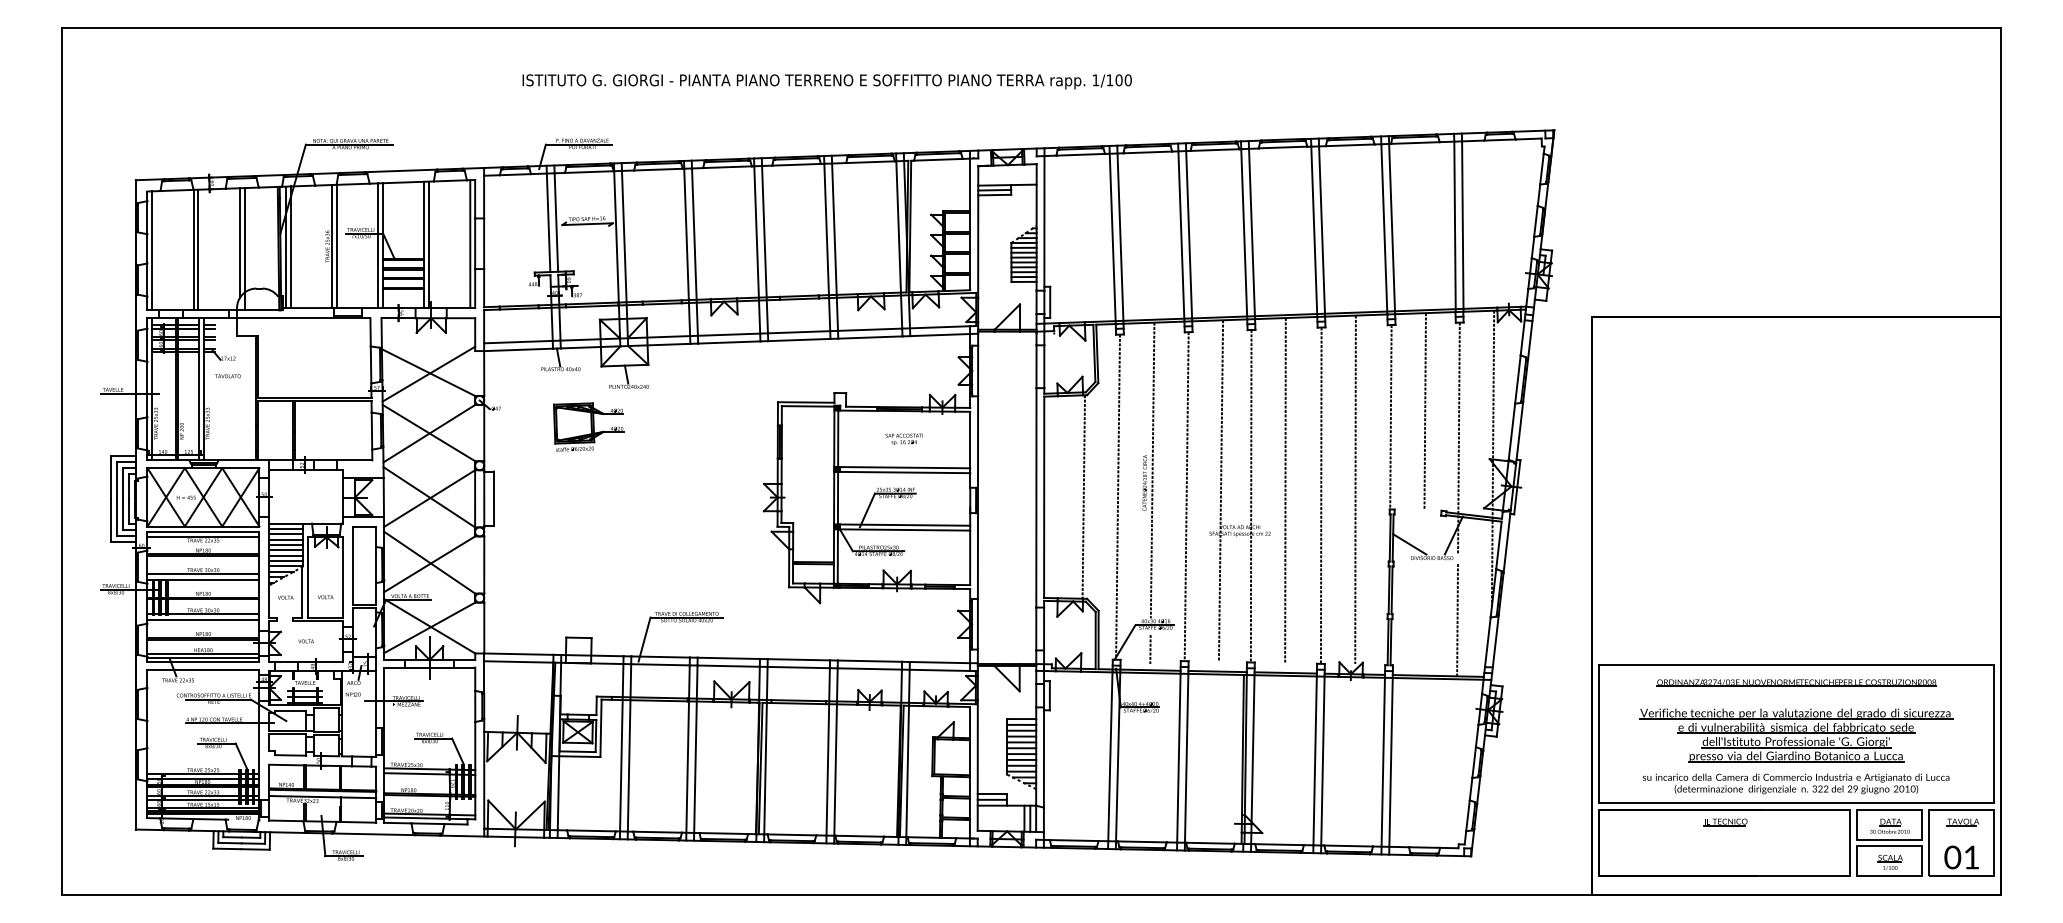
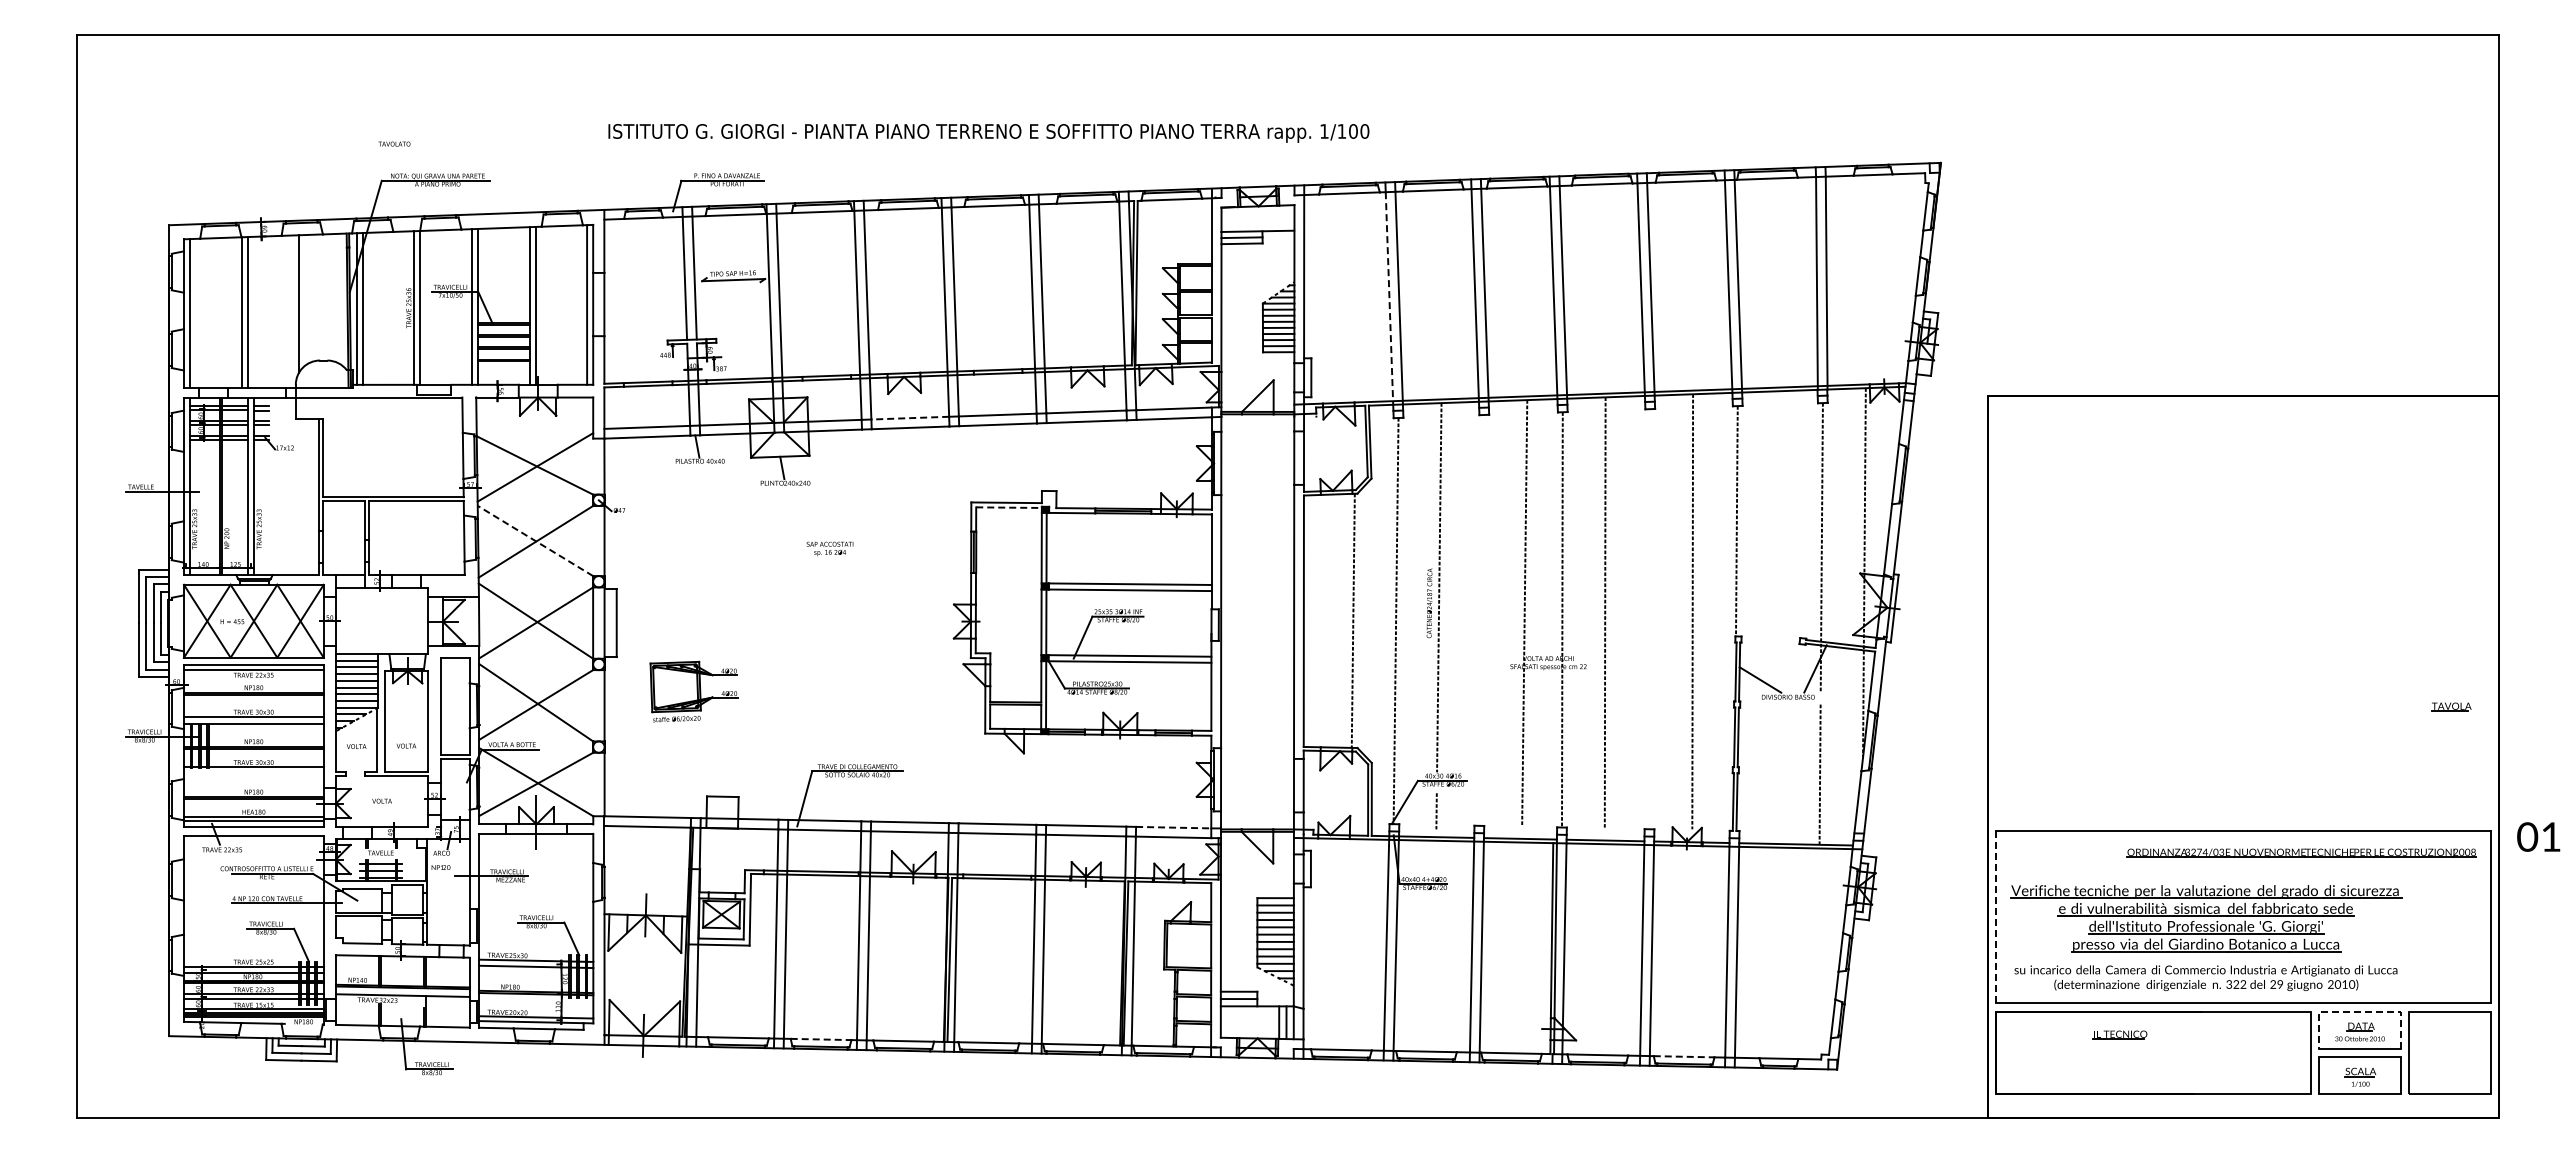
text: (826, 81) -> (988, 133), moved
line: (1112, 239) -> (1389, 299), solid -> dashed
line: (244, 249) -> (305, 311), removed
line: (729, 334) -> (910, 418), solid -> dashed
text: (227, 375) -> (394, 143), moved
line: (808, 406) -> (1009, 507), solid -> dashed
line: (1425, 411) -> (1779, 513), removed
part: (588, 427) -> (693, 691), moved
line: (428, 432) -> (535, 540), solid -> dashed
text: (903, 439) -> (829, 548), moved
line: (1186, 495) -> (1481, 619), removed
line: (1320, 495) -> (1649, 619), removed
line: (203, 620) -> (253, 774), removed
line: (939, 662) -> (1173, 827), solid -> dashed
part: (1796, 682) -> (2301, 852), moved
line: (1598, 734) -> (1996, 917), solid -> dashed
part: (1796, 735) -> (2206, 918), moved
text: (1795, 784) -> (2205, 978), moved
line: (1889, 809) -> (2359, 1011), solid -> dashed
part: (1725, 821) -> (2119, 1034), moved
part: (1963, 821) -> (2451, 706), moved
line: (657, 832) -> (821, 1039), solid -> dashed
line: (1348, 845) -> (1684, 1056), solid -> dashed
text: (1961, 857) -> (2538, 836), moved

